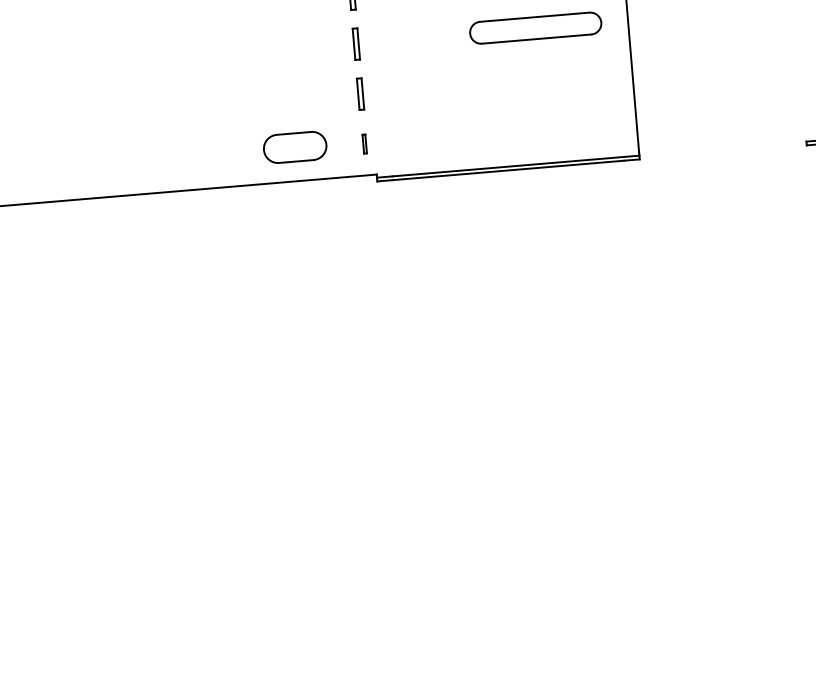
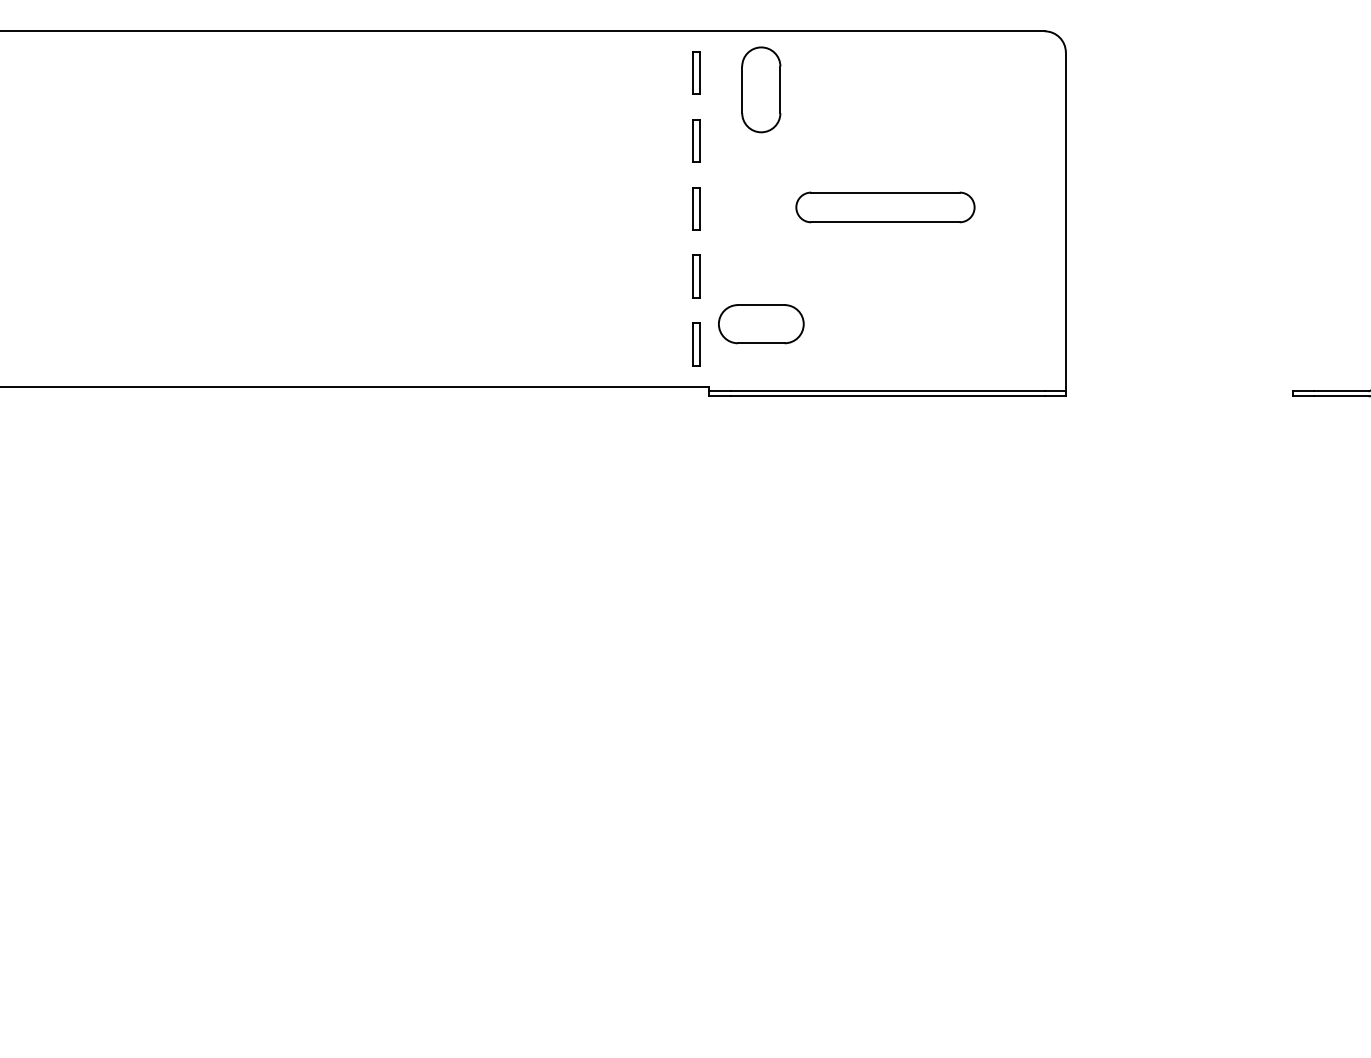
part: (535, 28) -> (885, 207), moved
part: (364, 144) -> (696, 344), size x1.67
part: (295, 147) -> (761, 324), moved

